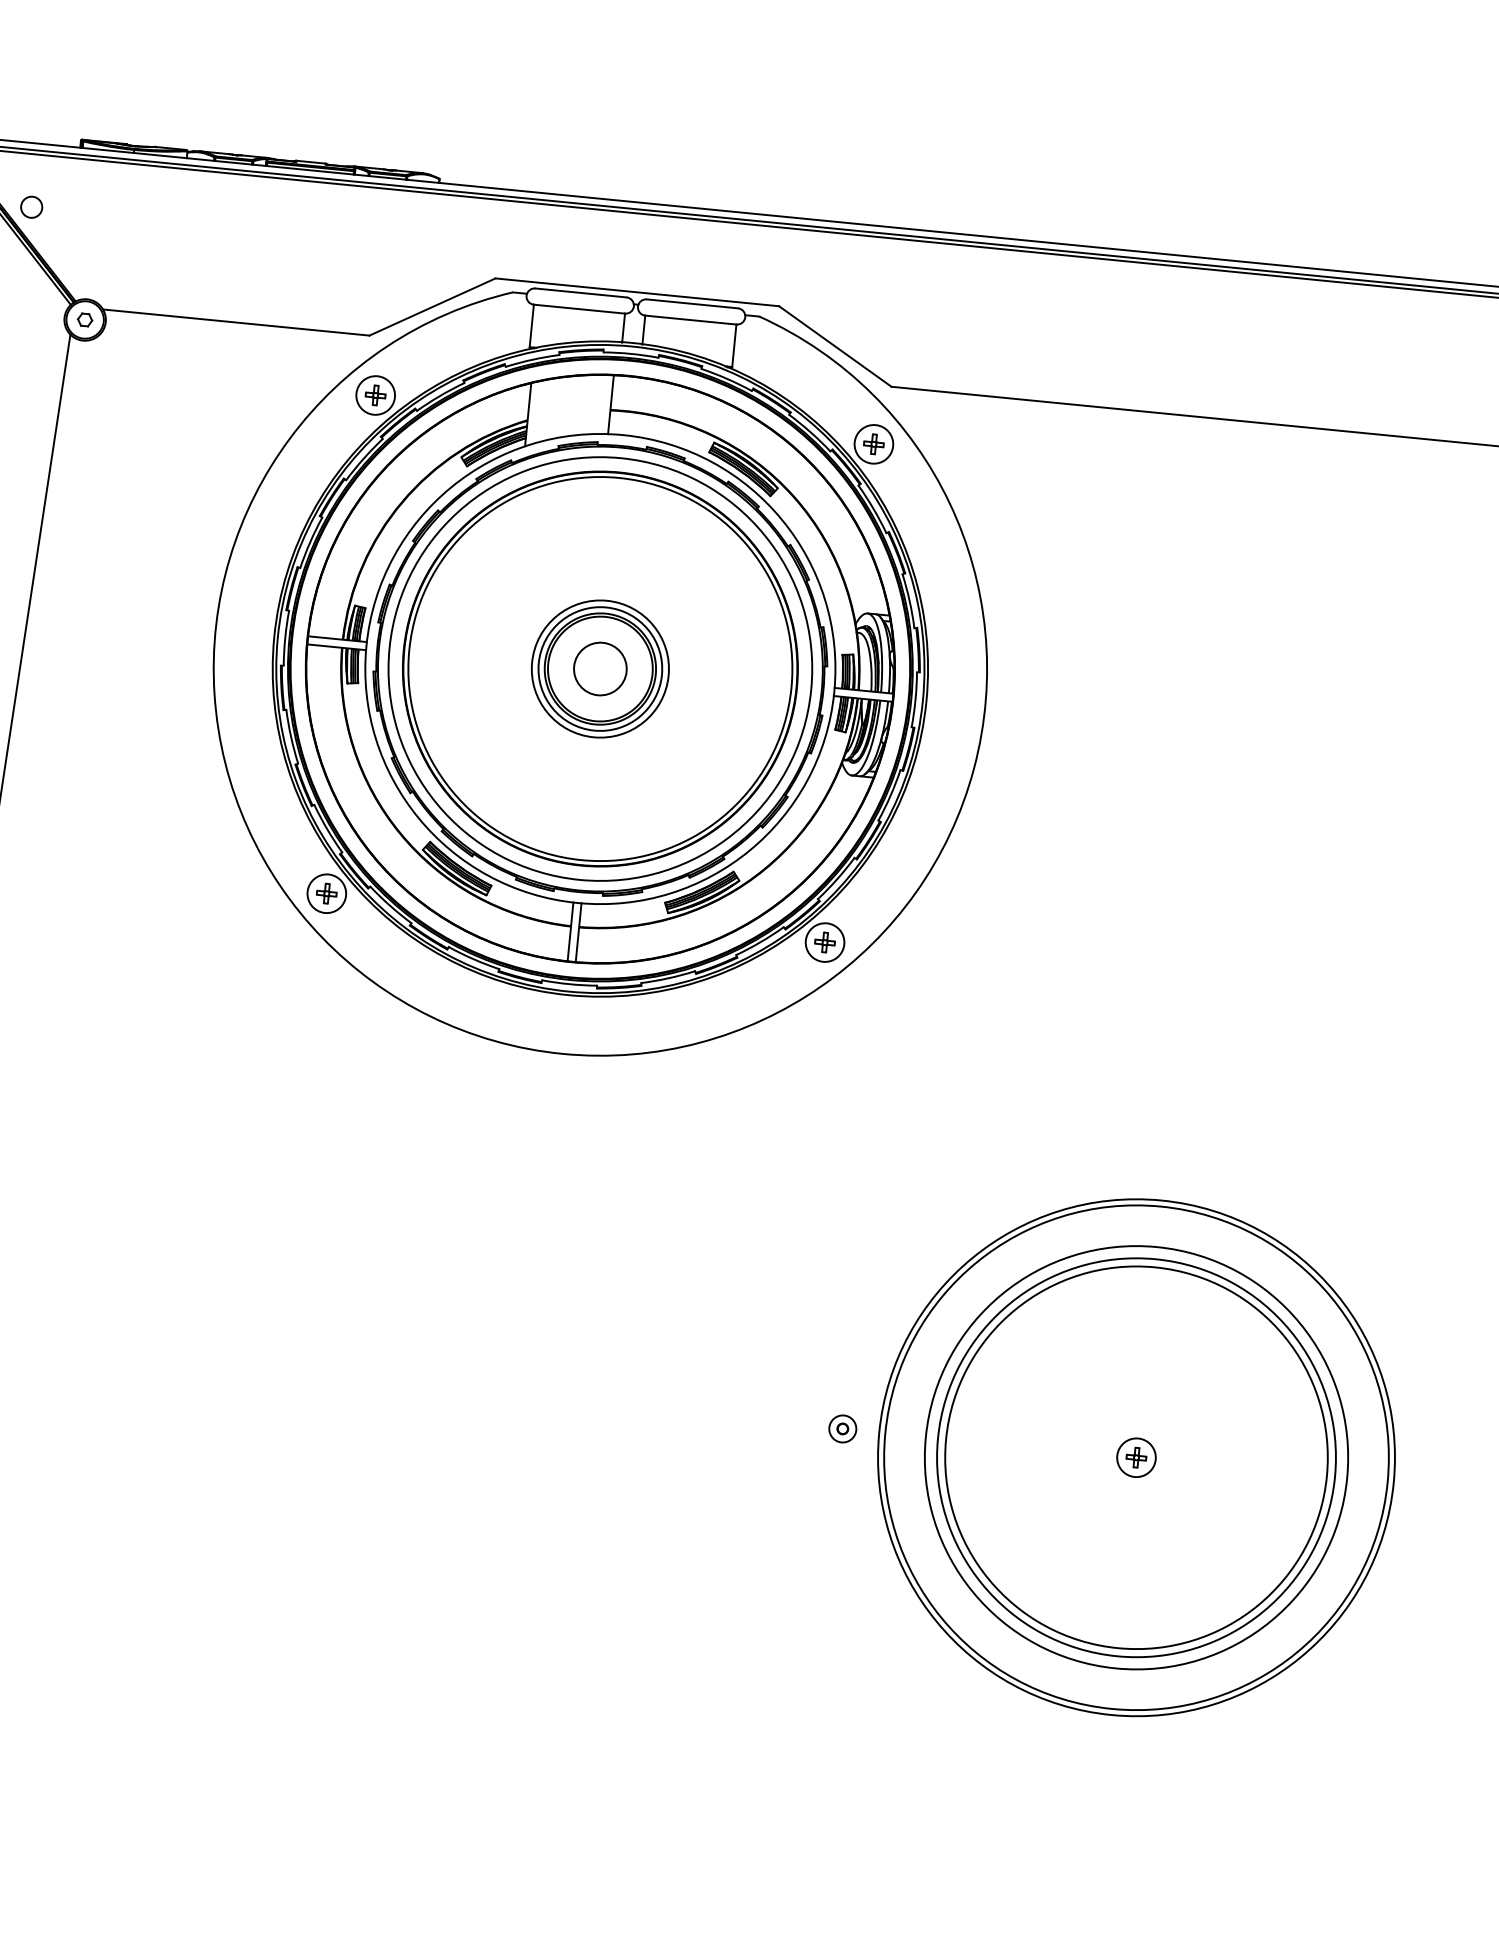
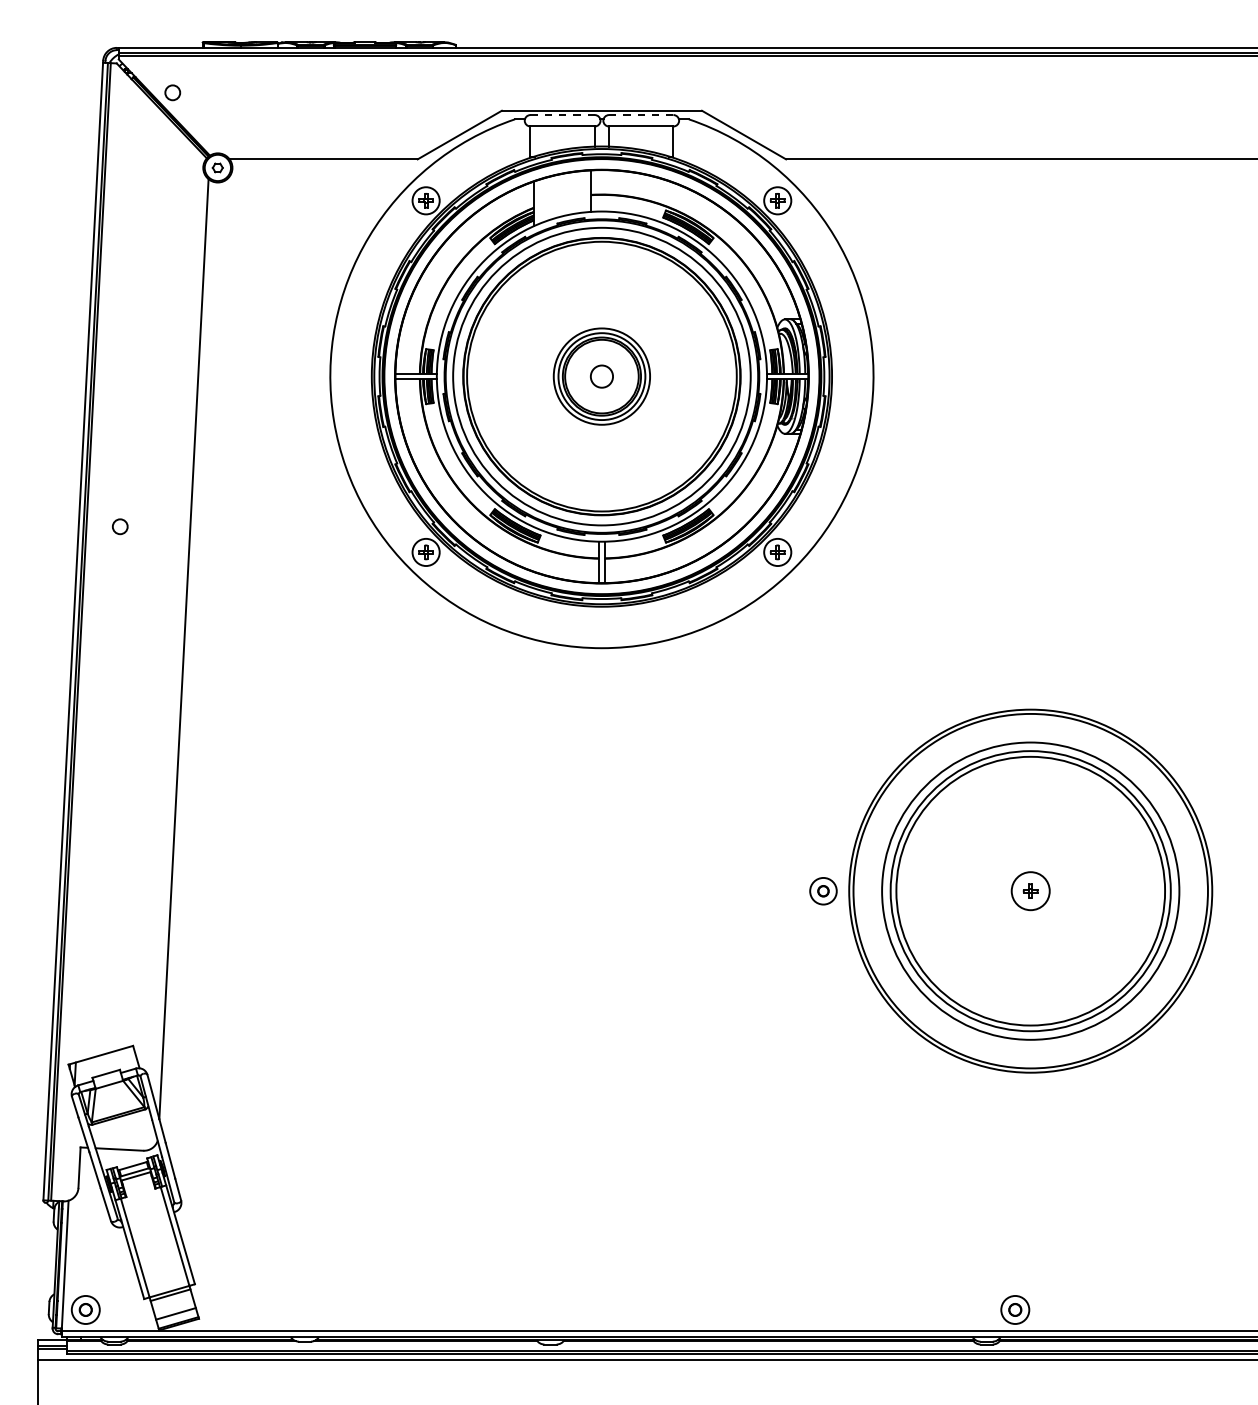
line: (582, 293) -> (563, 115), solid -> dashed
line: (692, 304) -> (641, 115), solid -> dashed
circle: (599, 668) -> (601, 376), size x0.6
part: (842, 1427) -> (823, 890), size x1.4
circle: (1136, 1456) -> (1030, 890), size x1.4

